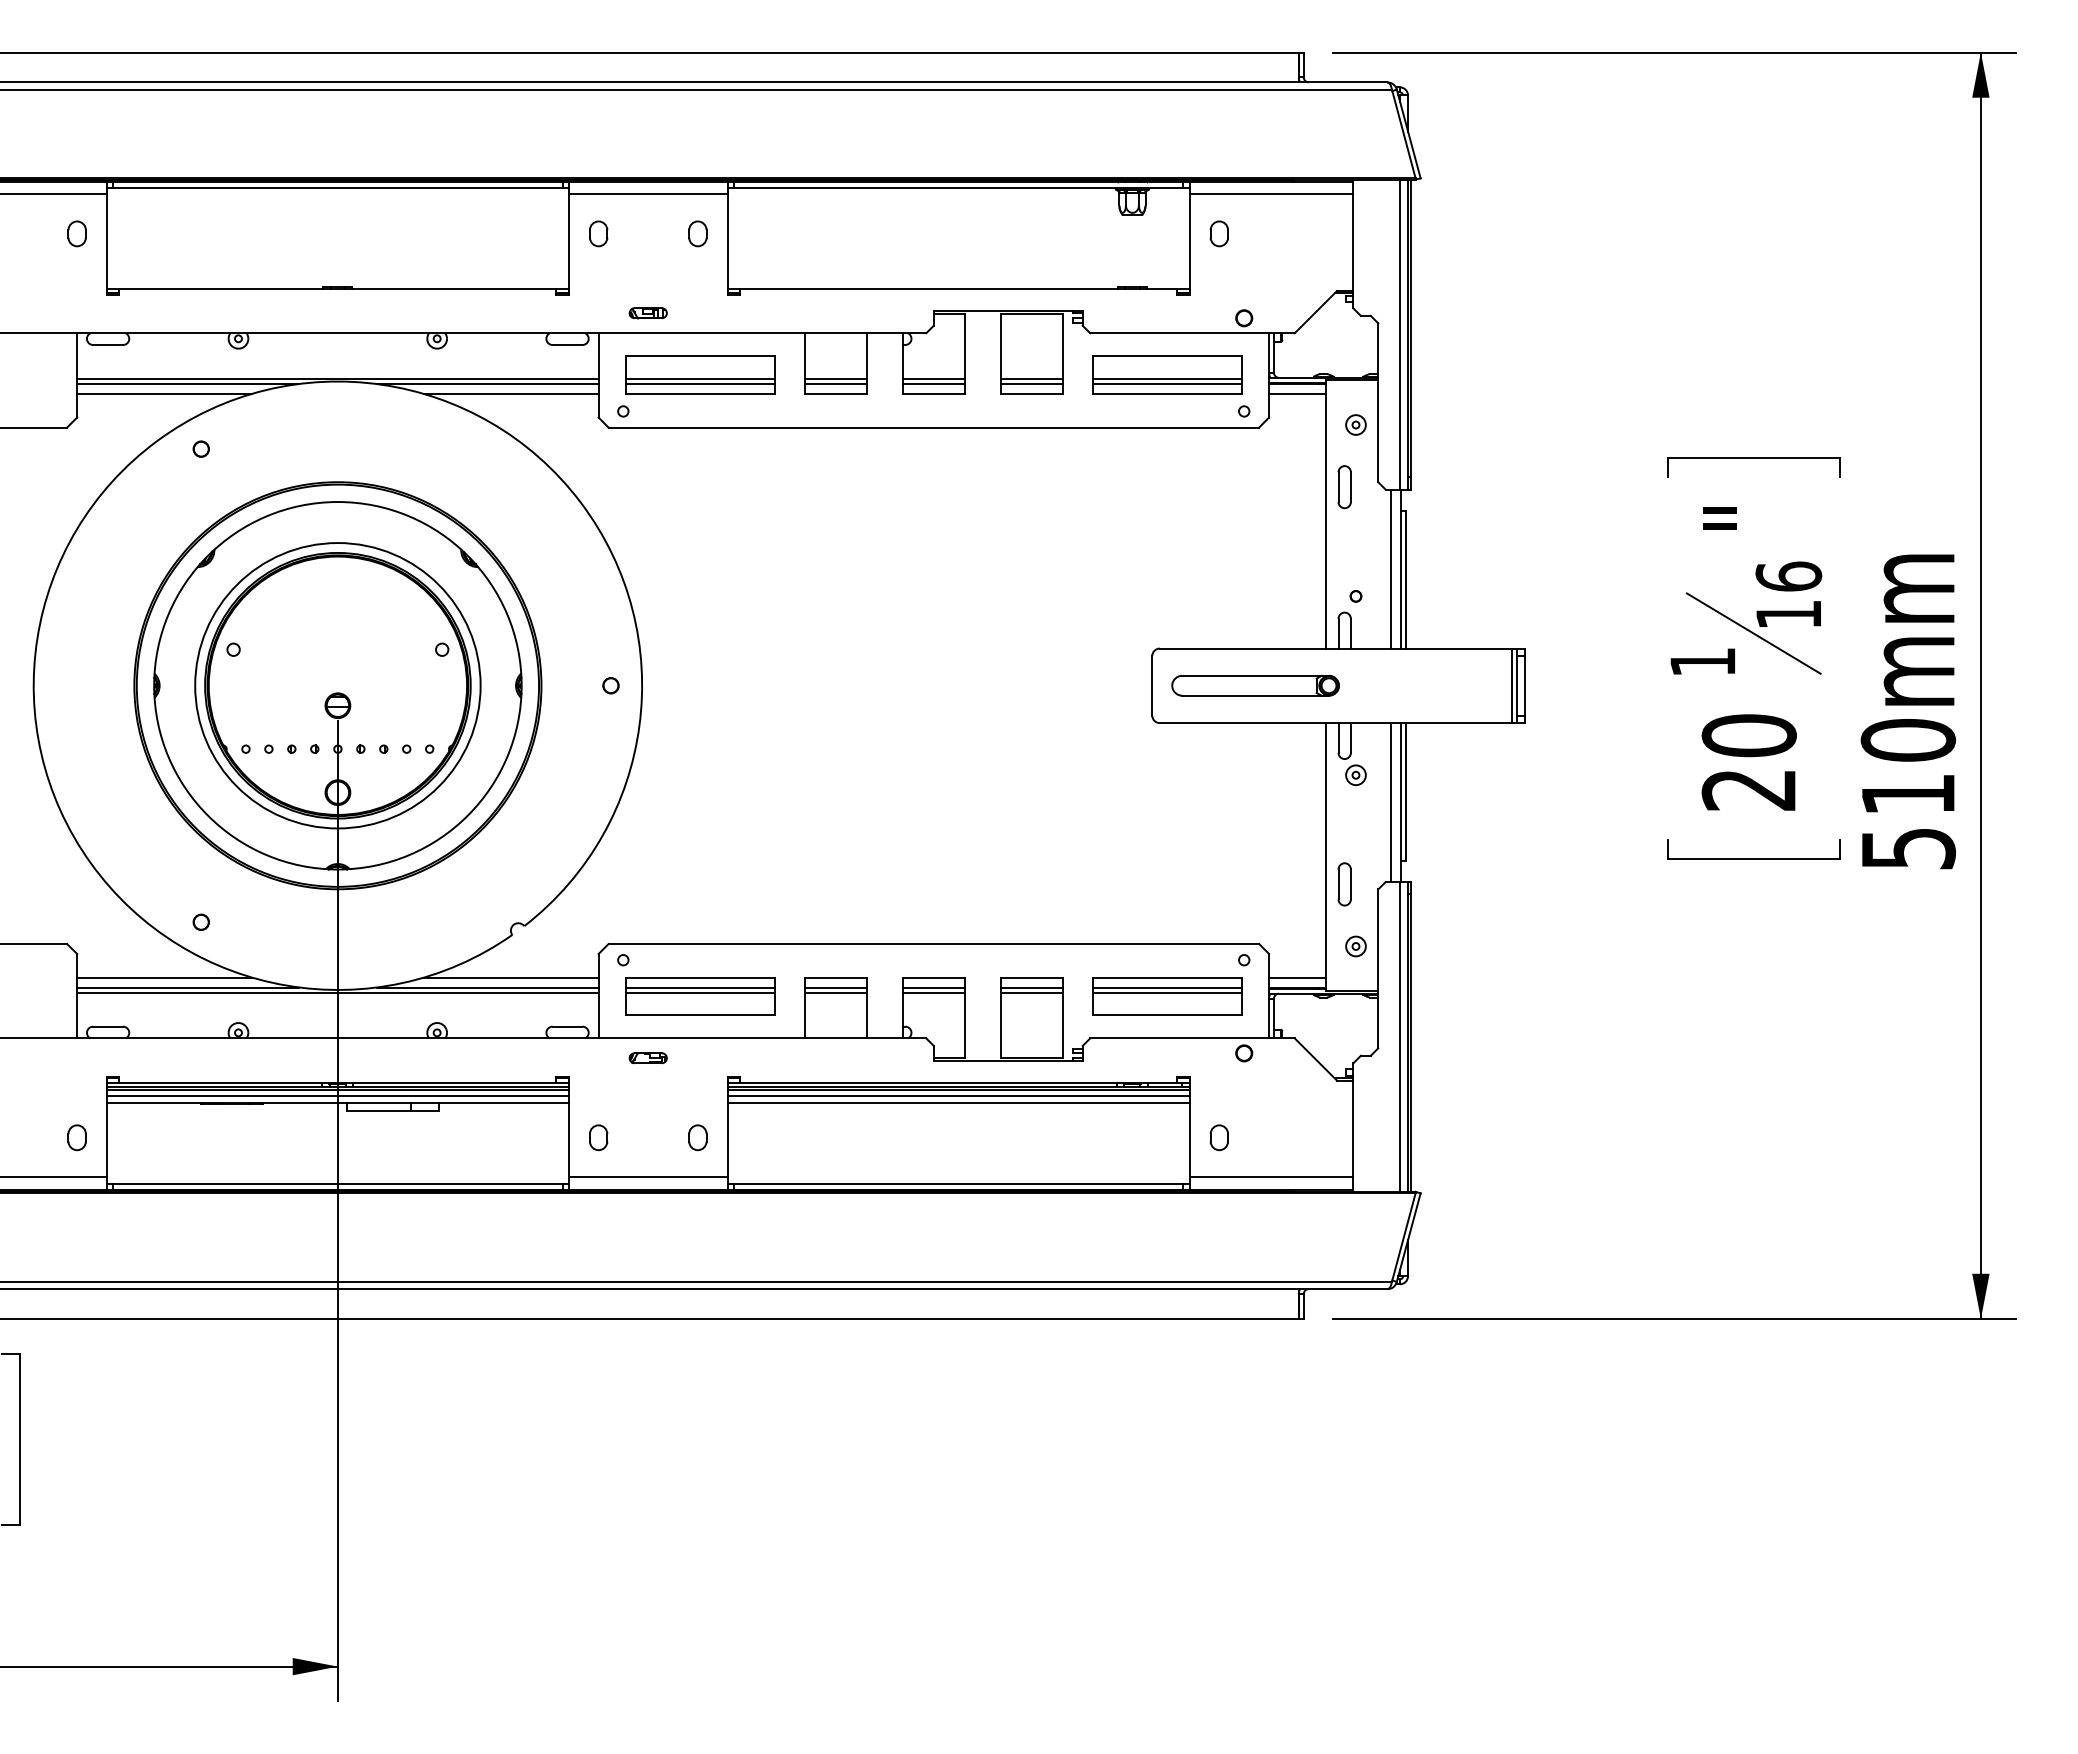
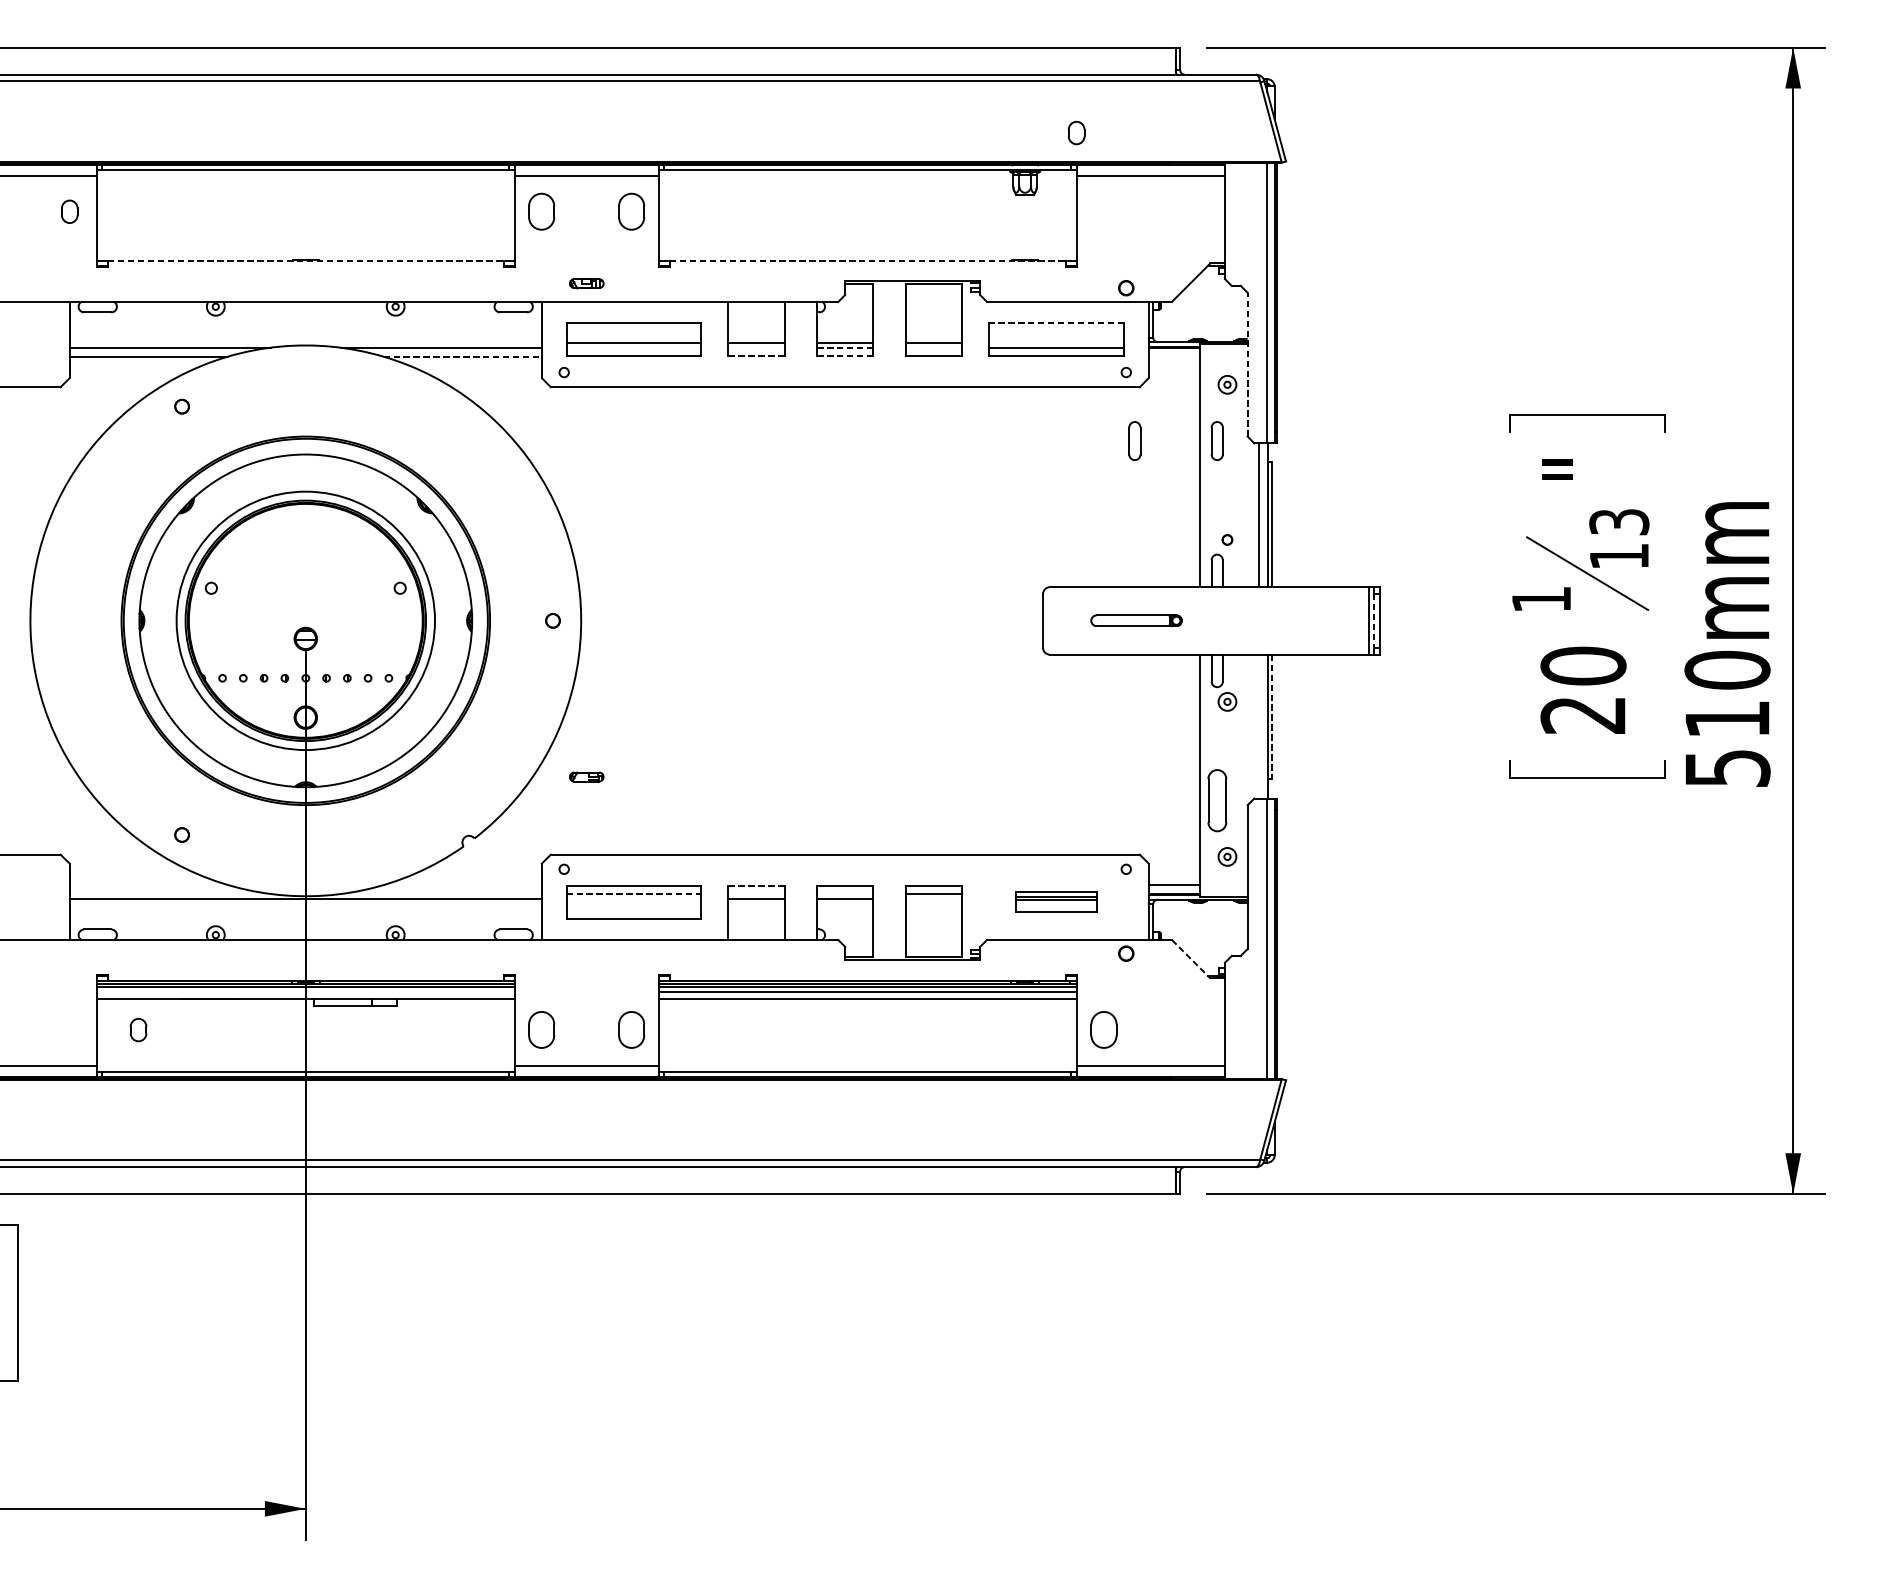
part: (598, 233) -> (541, 211), size x1.6
part: (697, 233) -> (631, 211), size x1.6
part: (1218, 233) -> (1075, 132), moved
line: (337, 288) -> (305, 261), solid -> dashed
line: (959, 288) -> (868, 261), solid -> dashed
line: (1167, 356) -> (1056, 322), solid -> dashed
line: (337, 379) -> (305, 343), removed
line: (1166, 379) -> (1055, 343), removed
line: (699, 384) -> (633, 348), removed
line: (835, 384) -> (756, 348), removed
line: (934, 384) -> (845, 348), solid -> dashed
line: (1031, 384) -> (933, 348), removed
line: (836, 393) -> (757, 356), solid -> dashed
line: (934, 393) -> (845, 356), solid -> dashed
line: (511, 394) -> (462, 357), solid -> dashed
line: (1297, 394) -> (1174, 357), removed
line: (1378, 402) -> (1247, 364), solid -> dashed
part: (1253, 487) -> (1134, 441), added
text: (1788, 576) -> (1619, 521), 16 -> 13
part: (1255, 685) -> (1136, 620), size x0.6
line: (1517, 685) -> (1373, 620), solid -> dashed
line: (1405, 791) -> (1272, 716), solid -> dashed
line: (1390, 802) -> (1258, 726), removed
part: (1344, 884) -> (1217, 800), size x1.6
line: (164, 977) -> (148, 884), removed
line: (510, 977) -> (462, 884), removed
line: (835, 978) -> (756, 885), solid -> dashed
line: (187, 987) -> (169, 894), removed
line: (487, 987) -> (441, 894), removed
line: (700, 987) -> (634, 894), solid -> dashed
line: (835, 987) -> (756, 894), removed
line: (933, 987) -> (844, 894), removed
line: (699, 992) -> (633, 898), removed
line: (1031, 992) -> (933, 898), removed
part: (1167, 996) -> (1056, 902), size x0.6
part: (647, 1058) -> (586, 777), moved
line: (1315, 1059) -> (1190, 959), solid -> dashed
line: (337, 1096) -> (305, 992), removed
part: (76, 1137) -> (137, 1029), moved
part: (598, 1137) -> (541, 1029), size x1.6
part: (697, 1137) -> (631, 1029), size x1.6
part: (1218, 1137) -> (1103, 1029), size x1.6

